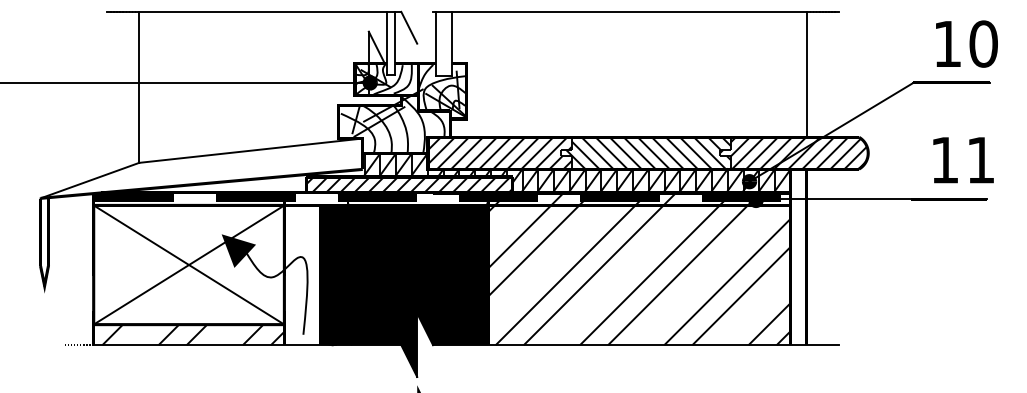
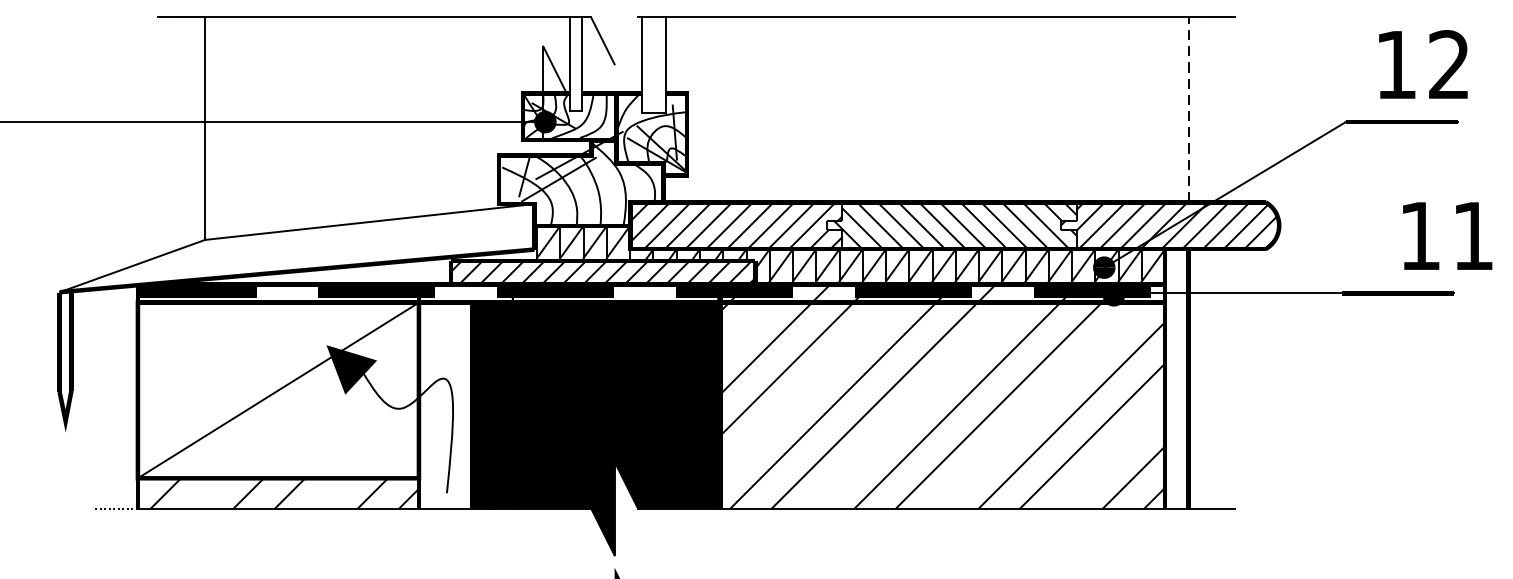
text: (983, 43) -> (1449, 64), 10 -> 12
line: (806, 74) -> (1188, 109), solid -> dashed
text: (963, 160) -> (1447, 236), moved
line: (188, 264) -> (277, 389), removed

